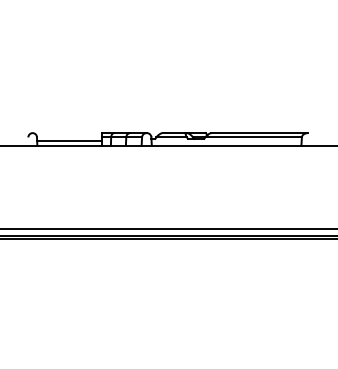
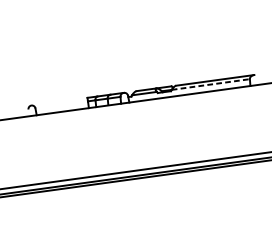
line: (254, 137) -> (211, 84), solid -> dashed
line: (69, 141) -> (62, 108), removed

